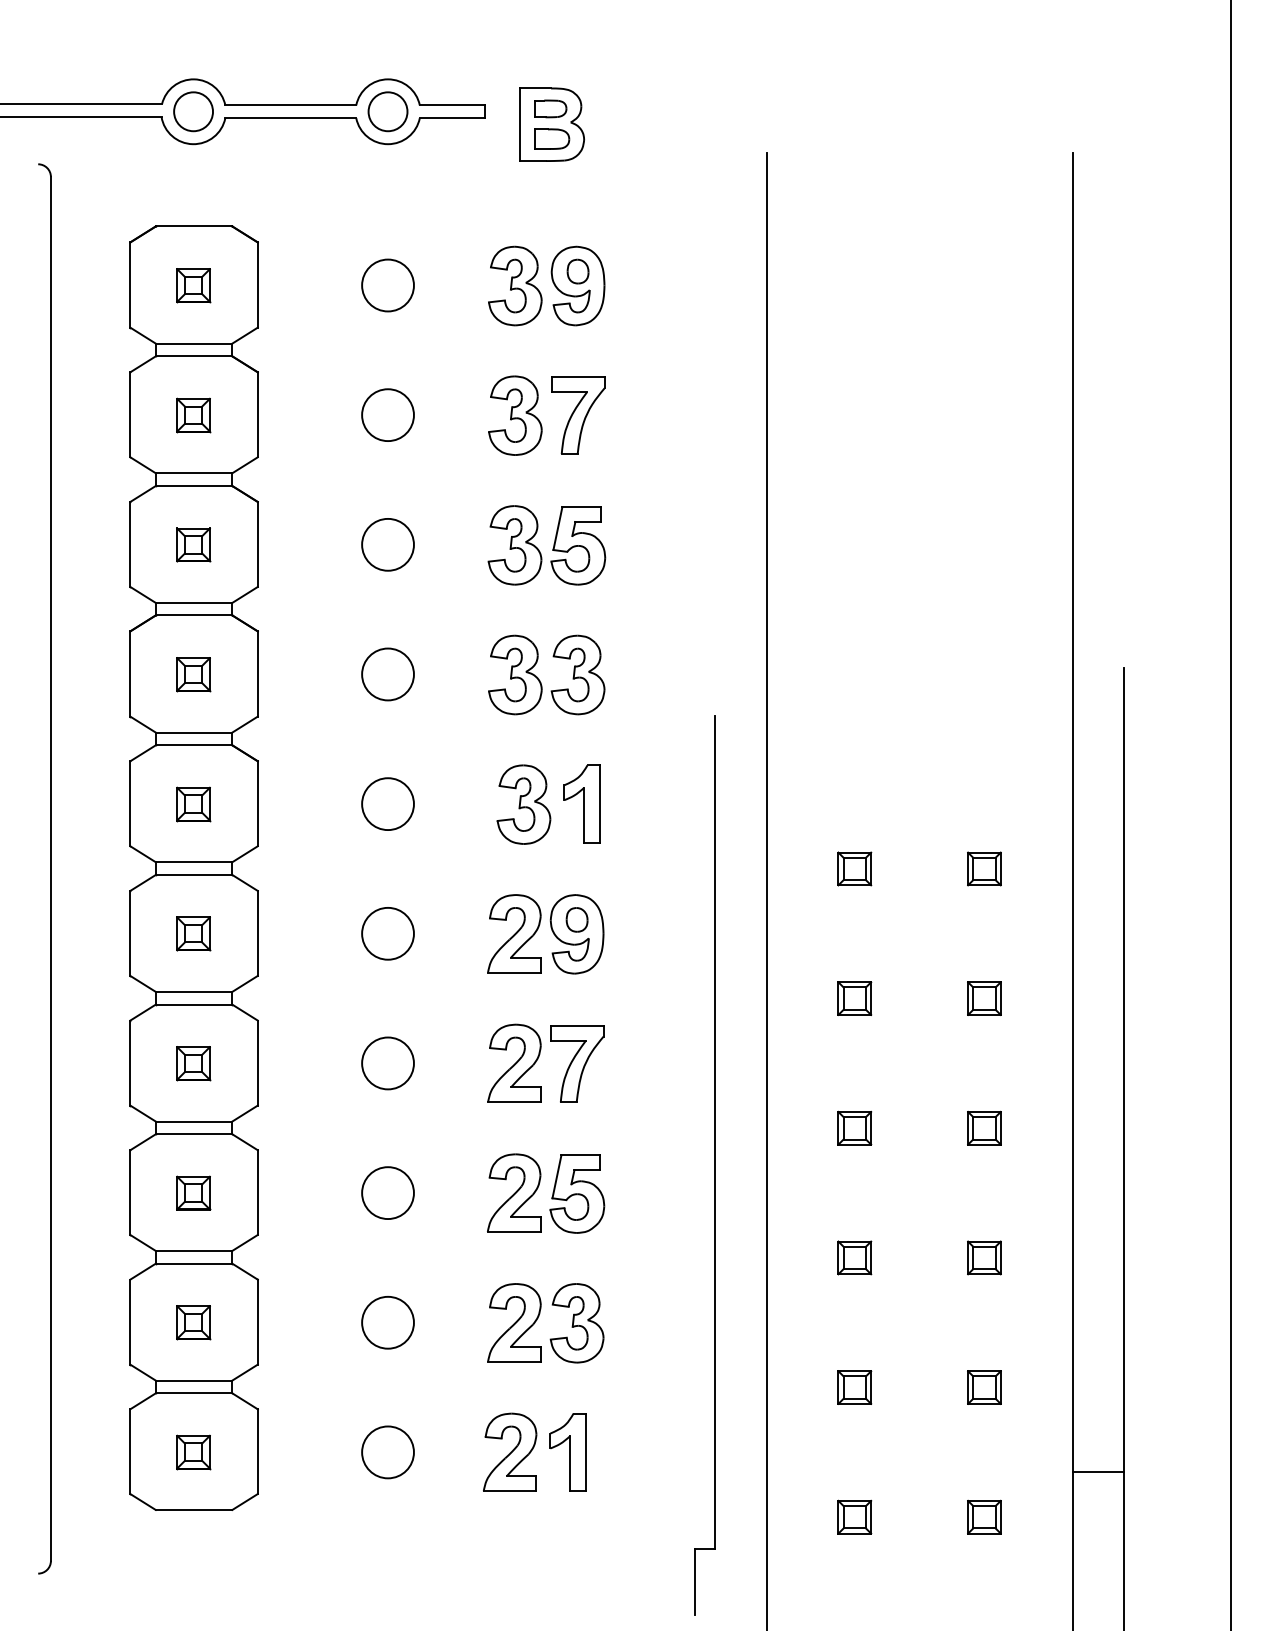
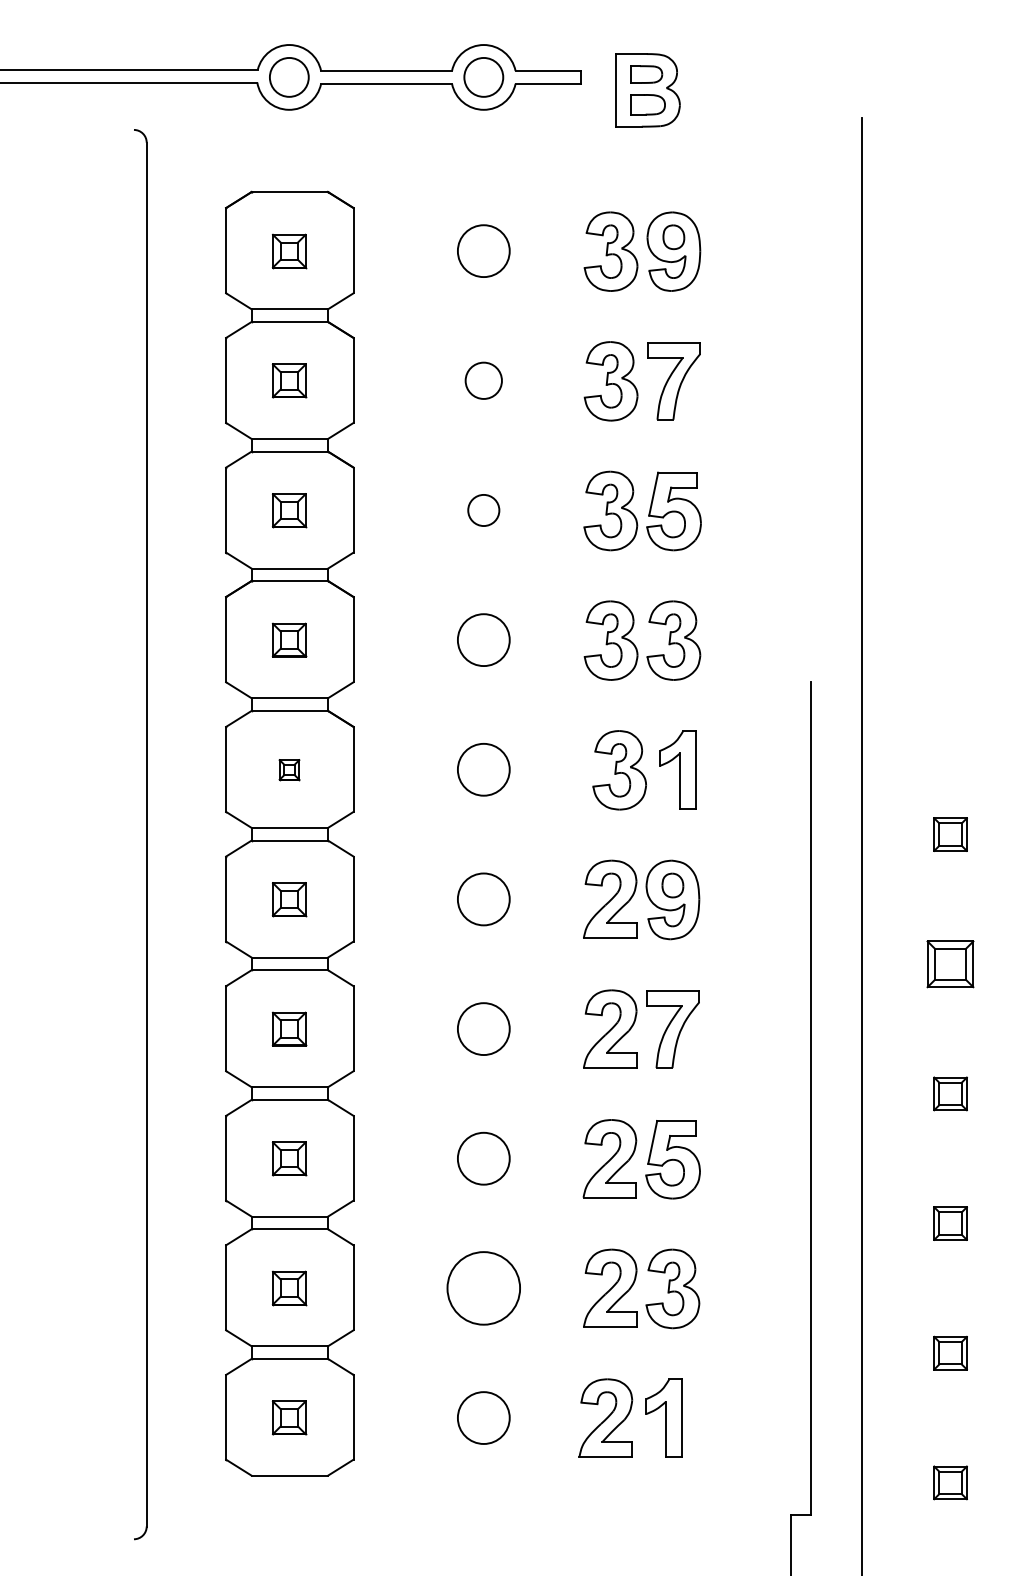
circle: (387, 415) -> (483, 381), size x0.7
circle: (387, 544) -> (483, 510), size x0.6
part: (193, 804) -> (289, 770), size x0.6
part: (854, 998) -> (950, 964), size x1.4
circle: (387, 1322) -> (483, 1288), size x1.4

